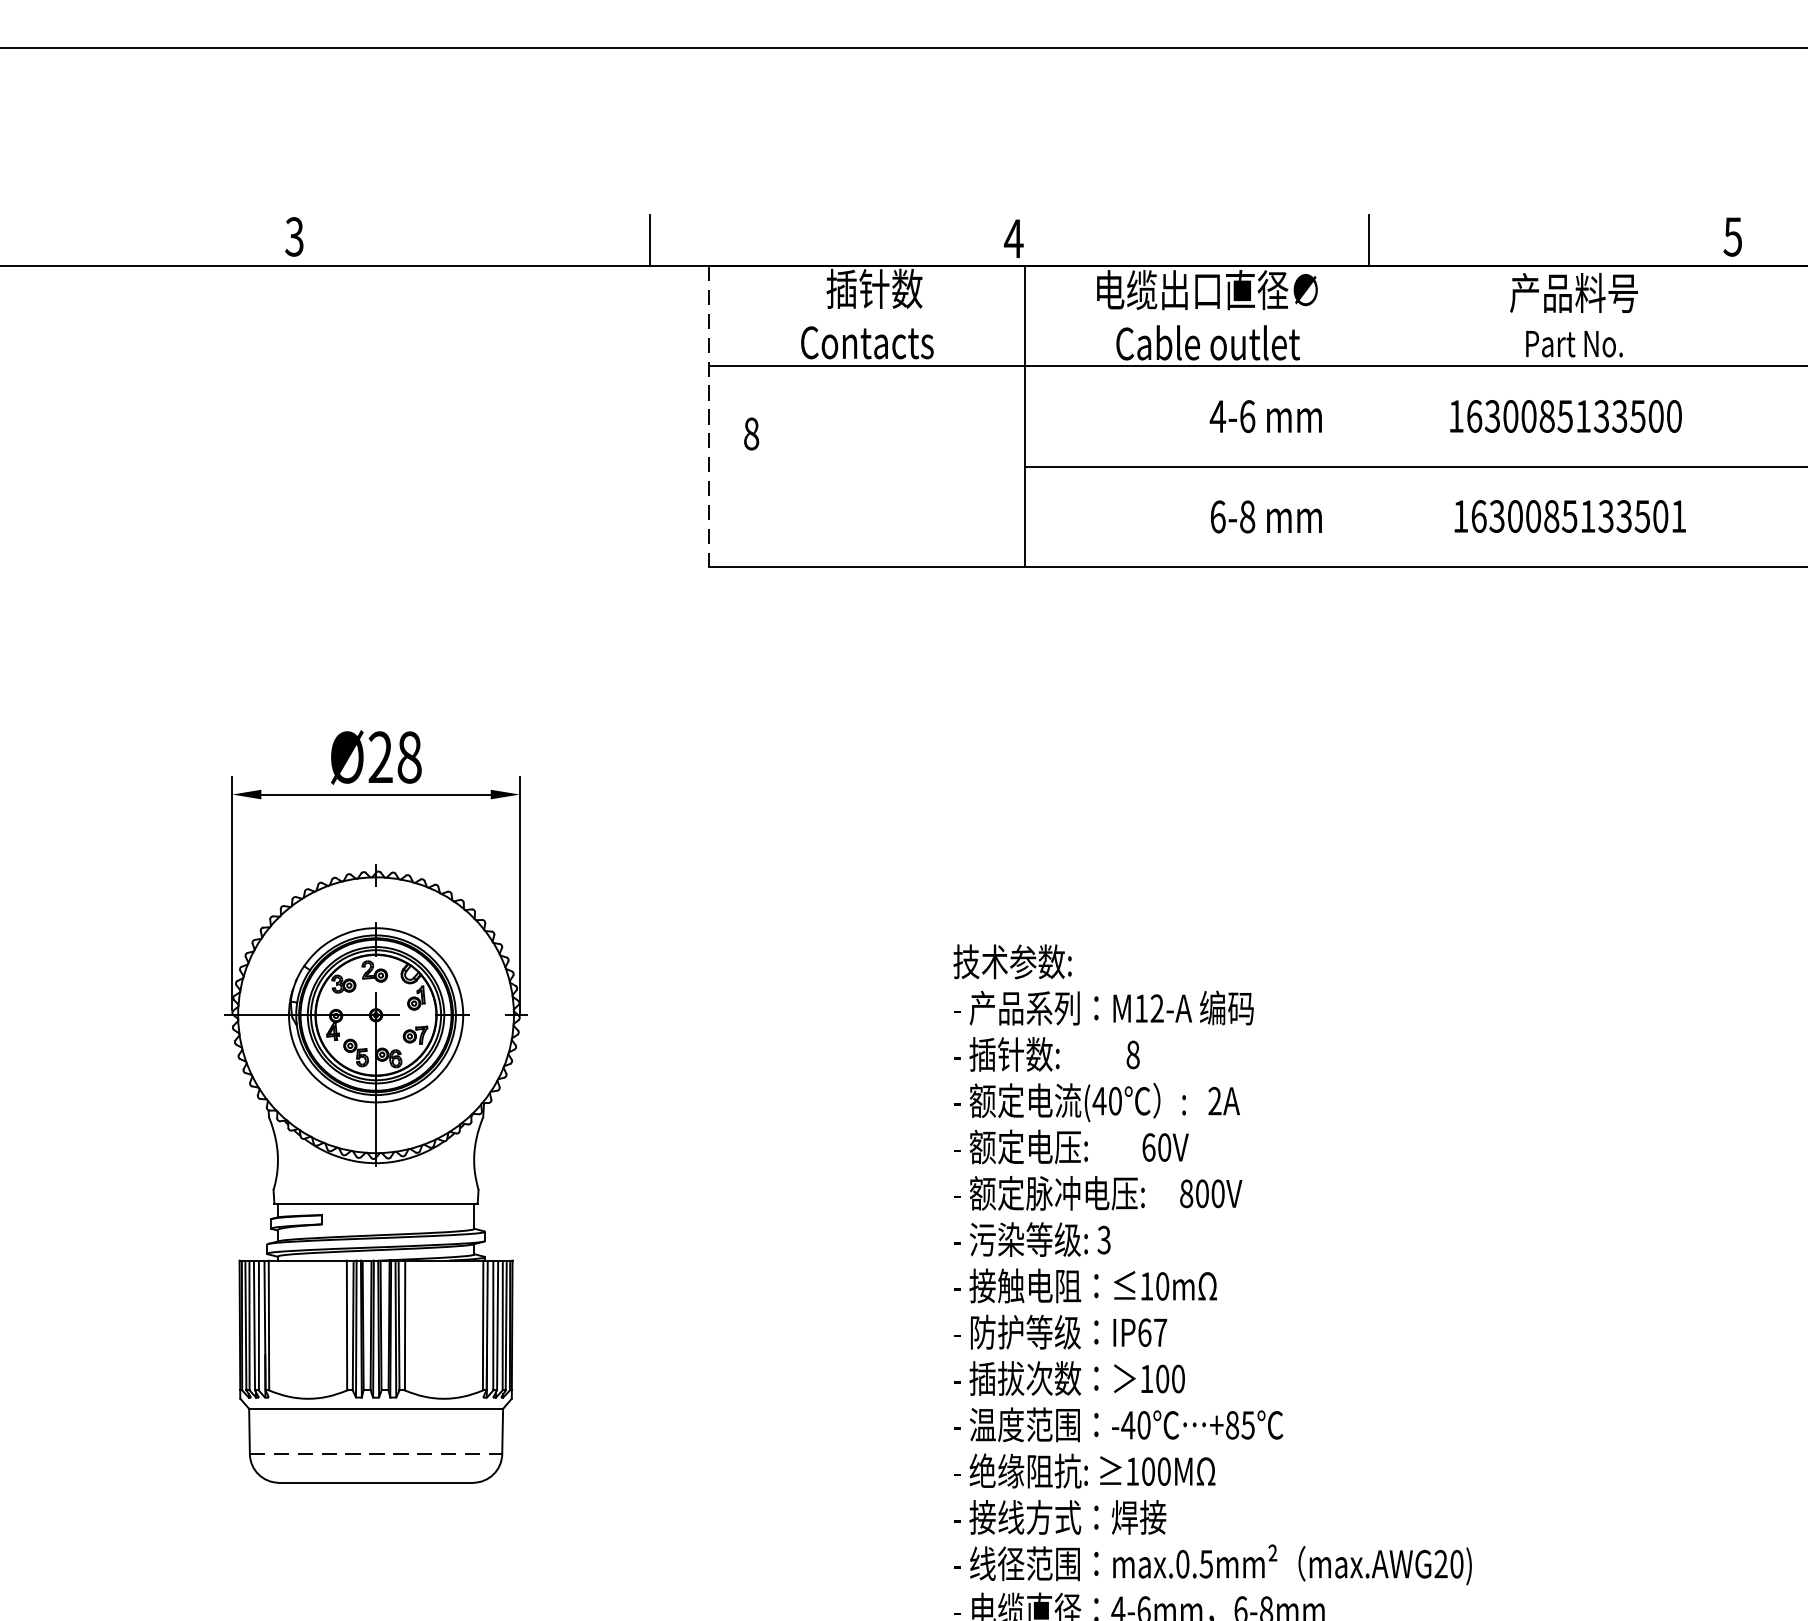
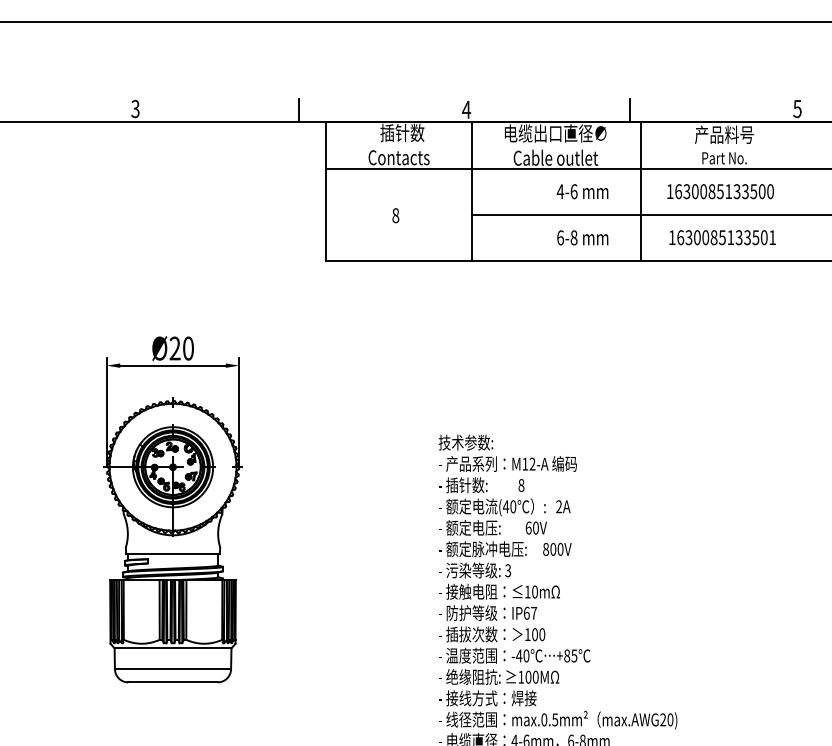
line: (1391, 416) -> (640, 191), added
line: (709, 418) -> (326, 192), dashed -> solid
text: (750, 433) -> (395, 215), moved
text: (409, 757) -> (188, 348), Ø28 -> Ø20
line: (377, 1454) -> (173, 669), dashed -> solid

